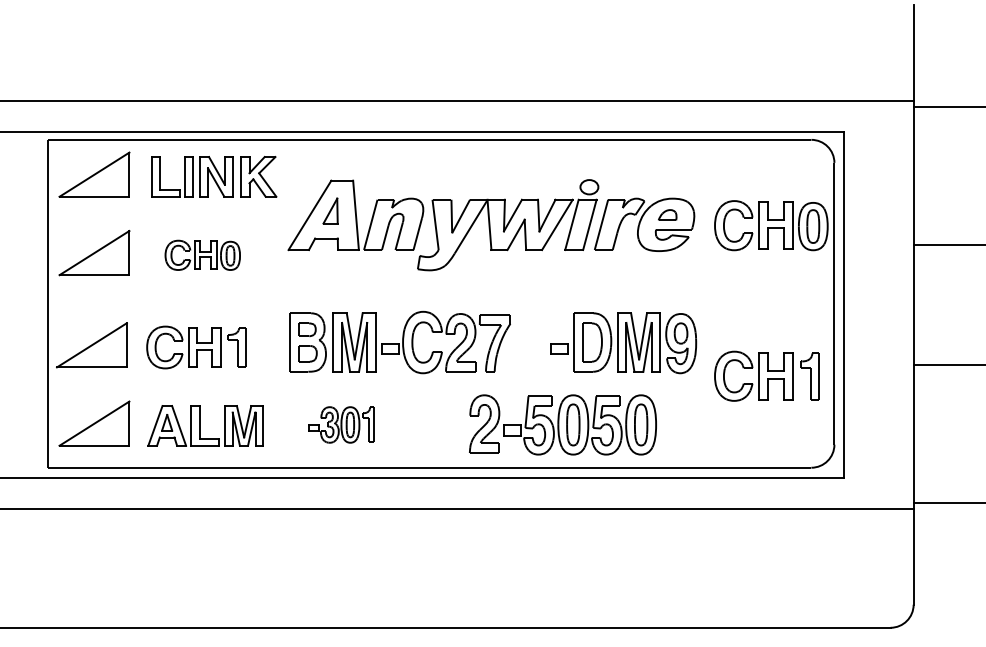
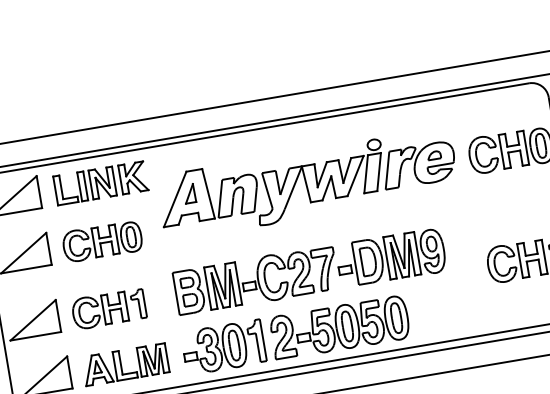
part: (202, 255) -> (102, 241), size x1.43
part: (623, 343) -> (391, 258), moved
part: (341, 424) -> (223, 347), size x1.67
part: (562, 424) -> (339, 327), moved

